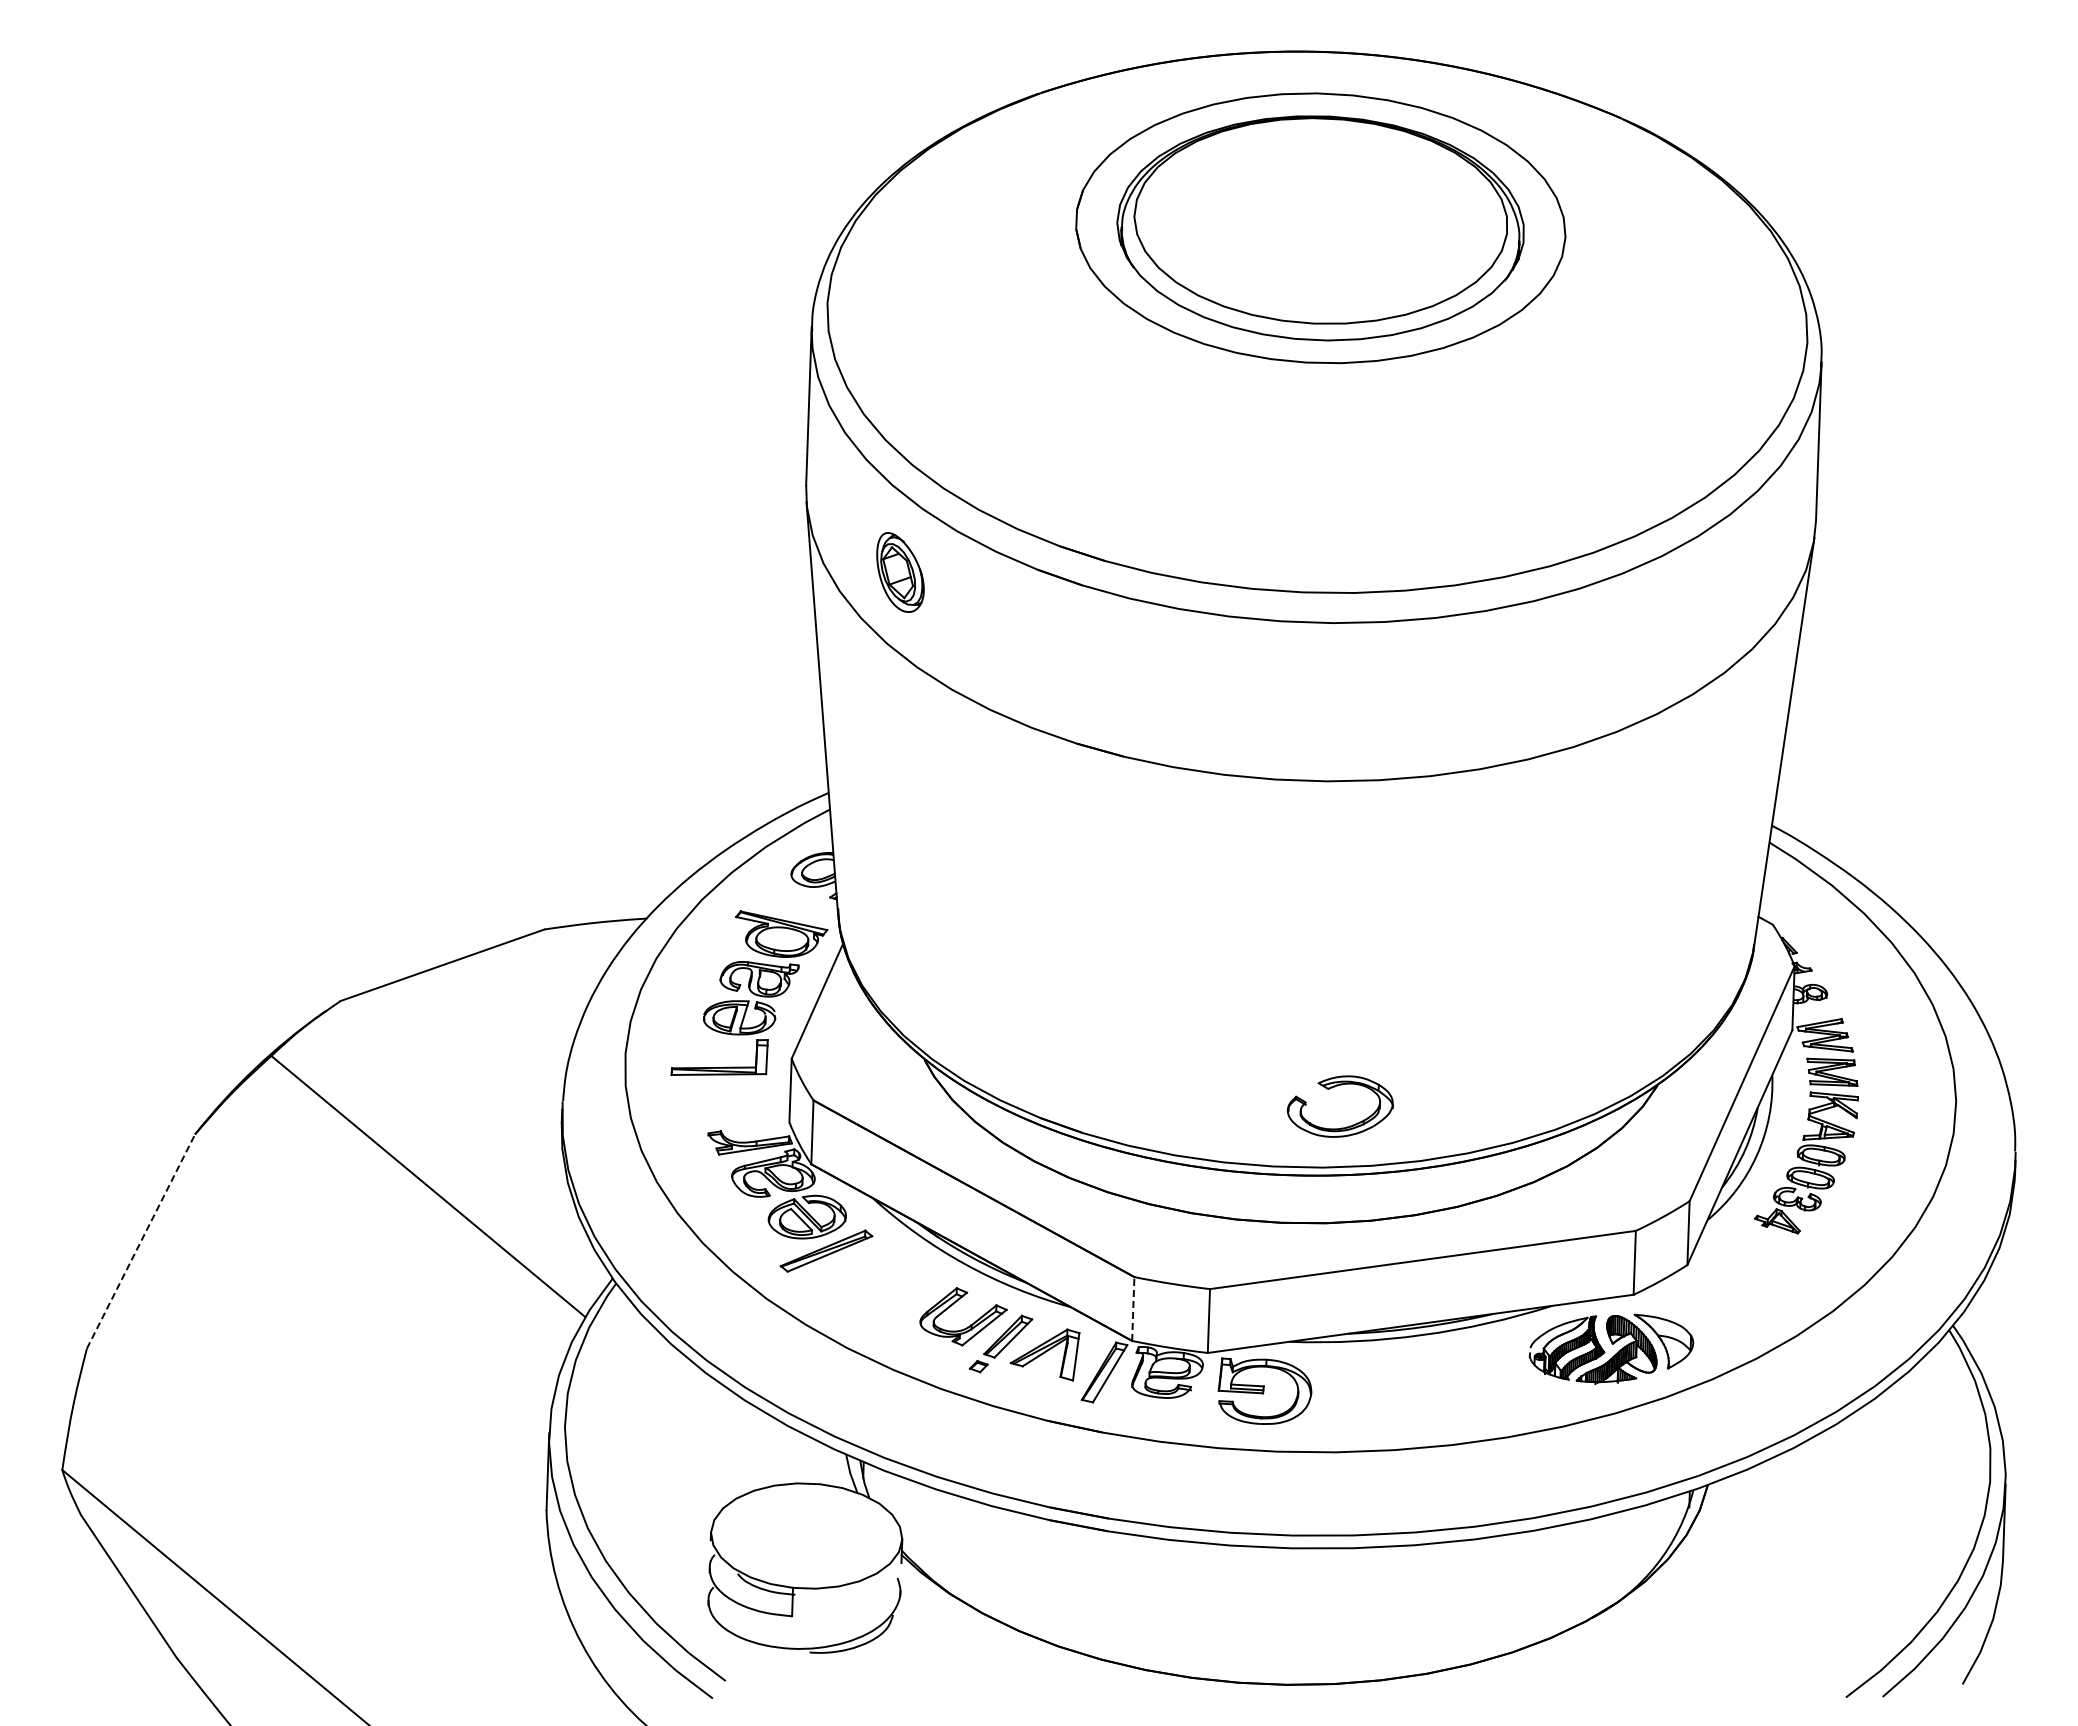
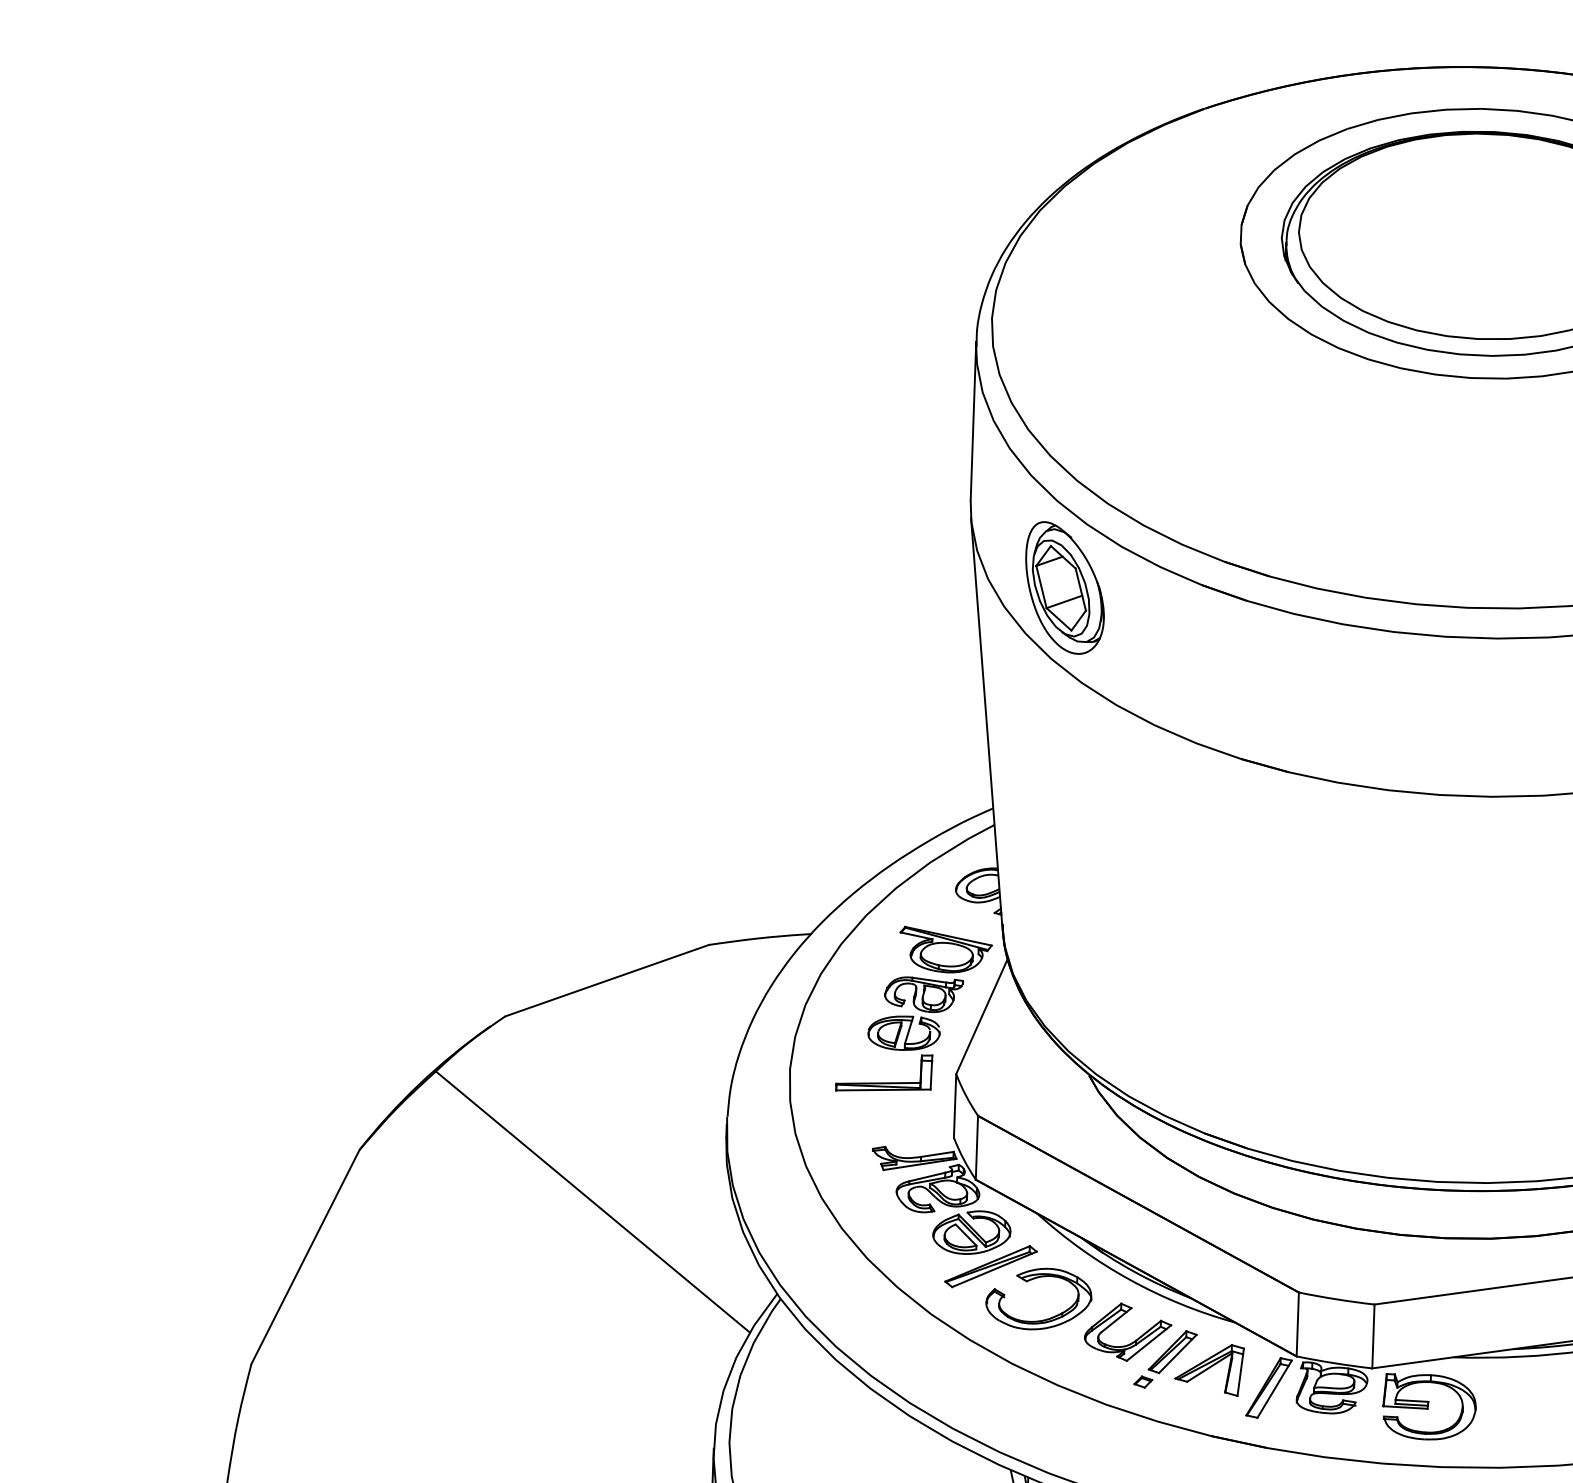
part: (900, 572) -> (1065, 587), size x1.67
part: (1332, 1088) -> (1031, 1280), moved
line: (141, 1241) -> (306, 1256), dashed -> solid
line: (1133, 1309) -> (1298, 1324), dashed -> solid

